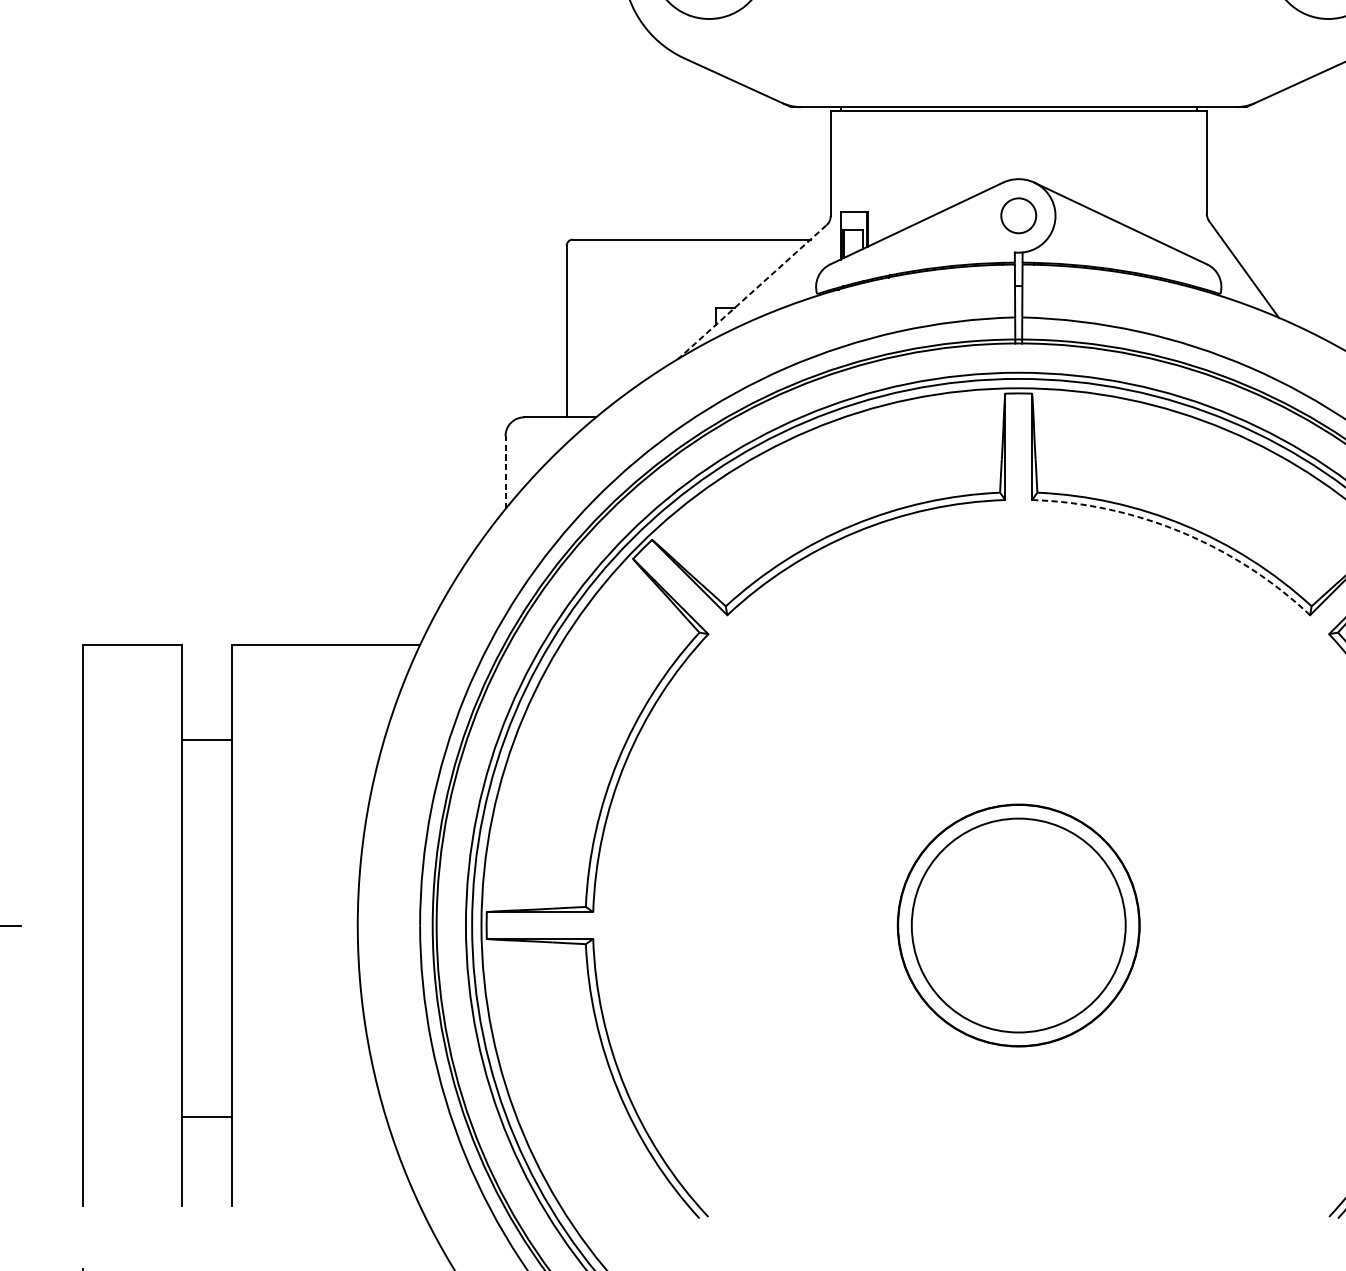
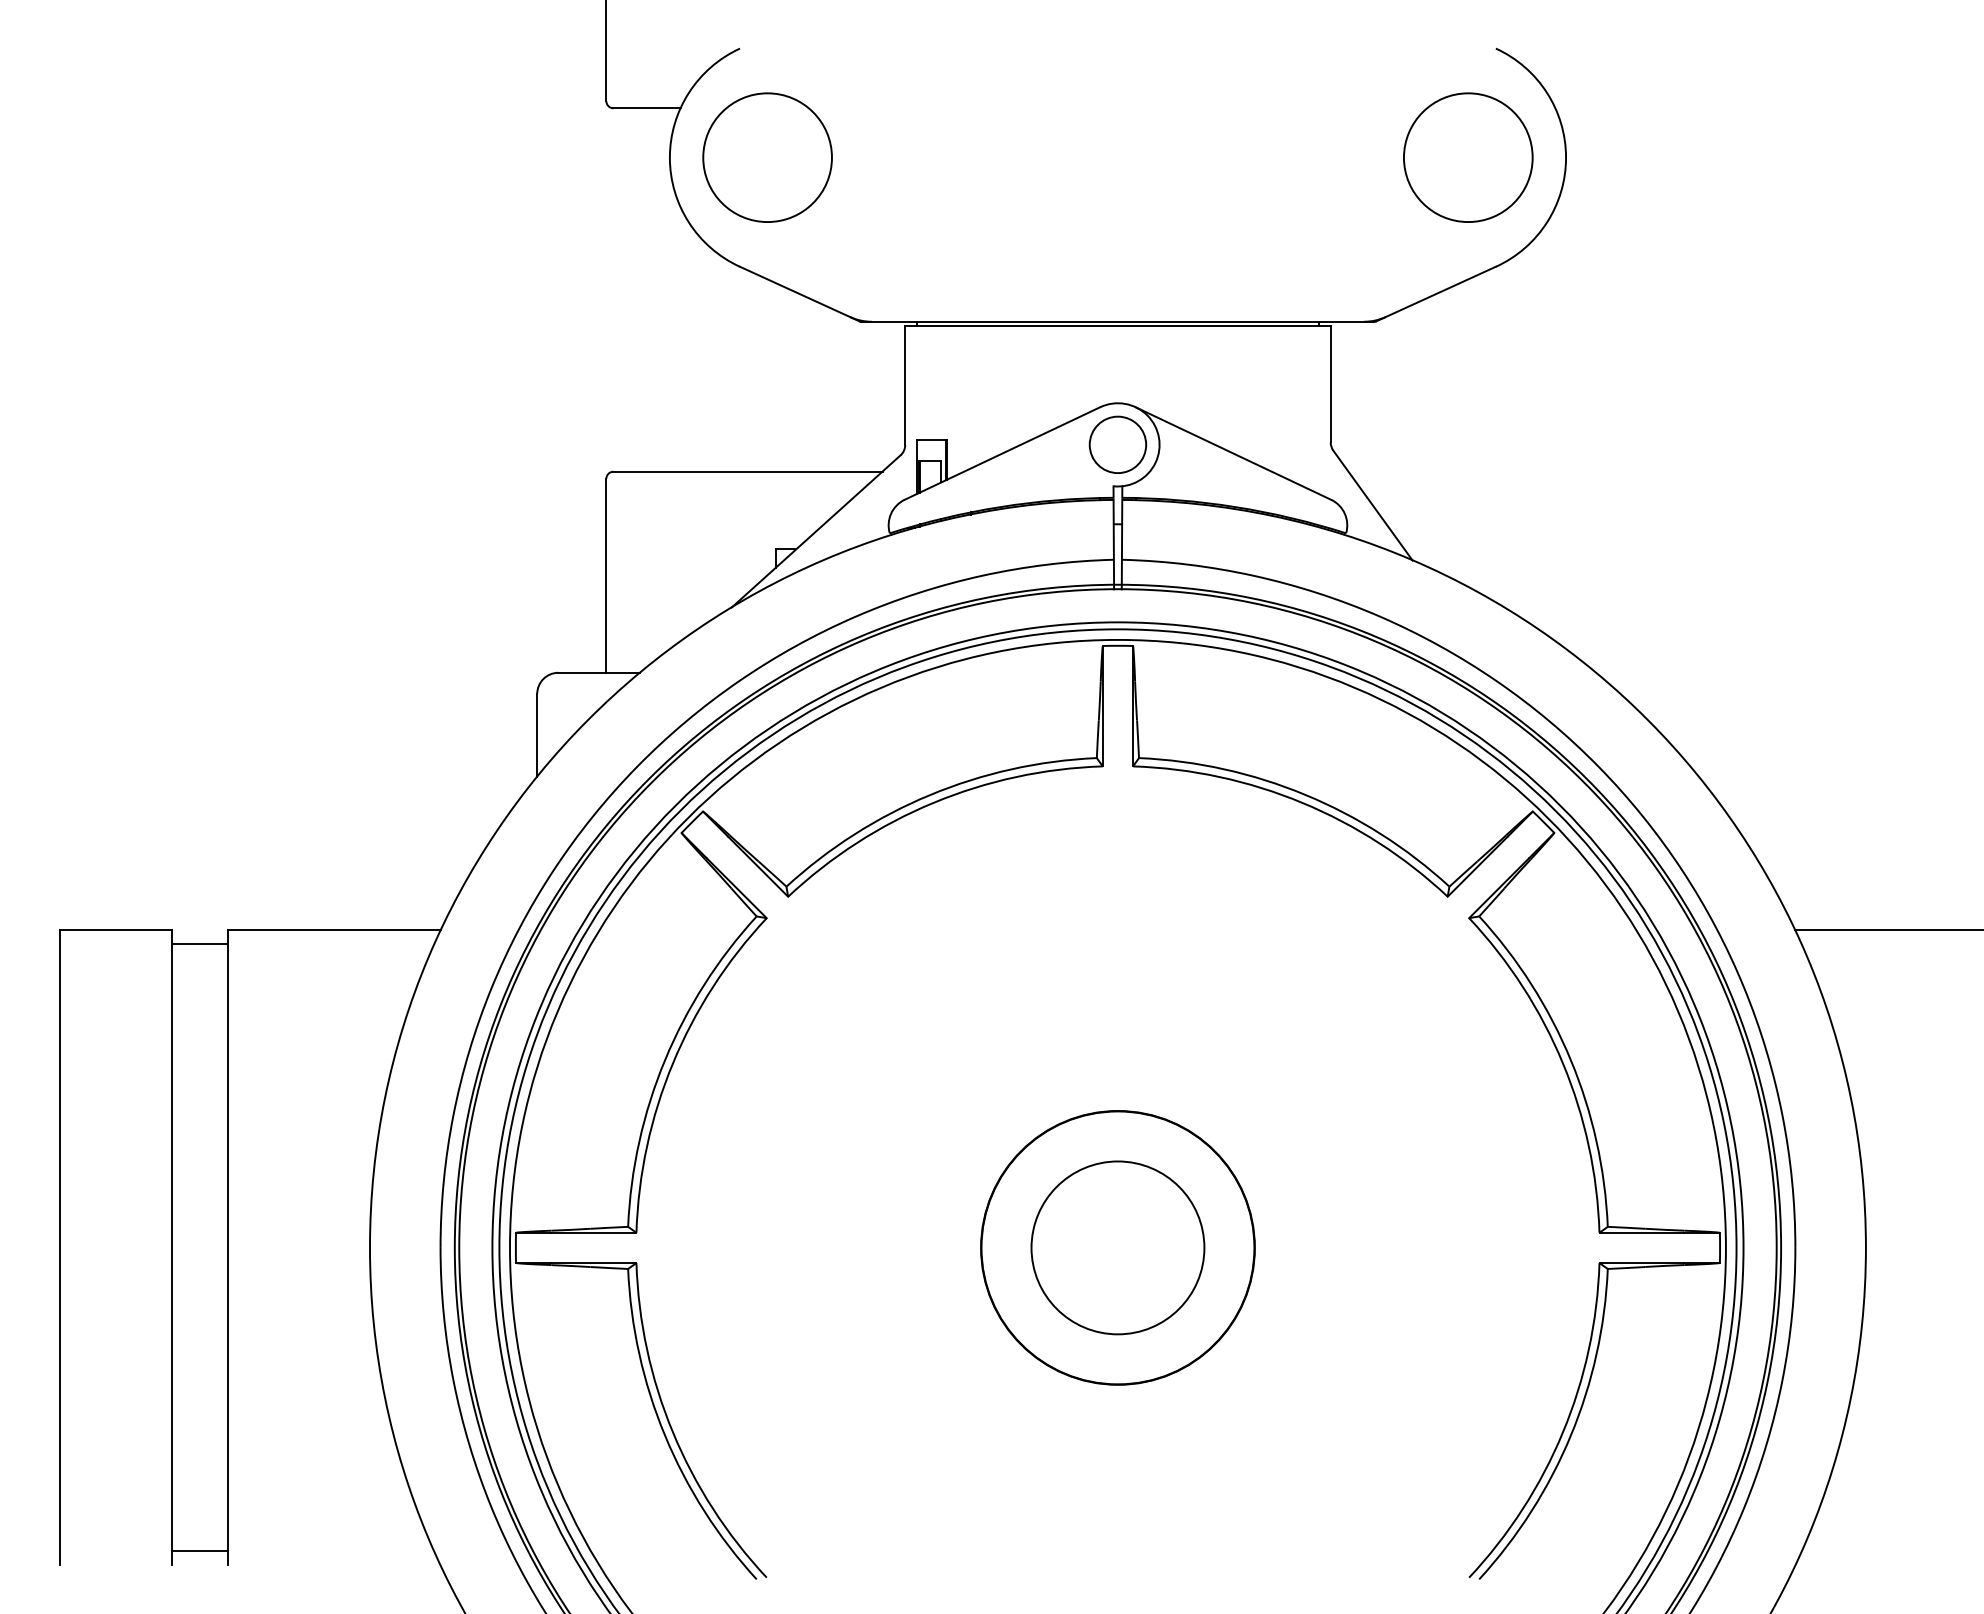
circle: (1018, 215) -> (1117, 444), size x1.43
line: (752, 292) -> (816, 531), dashed -> solid
line: (505, 471) -> (537, 734), dashed -> solid
arc: (1181, 531) -> (1302, 802), dashed -> solid
line: (207, 740) -> (199, 944), moved
circle: (1018, 925) -> (1117, 1247), size x0.71
line: (207, 1116) -> (199, 1551), moved

